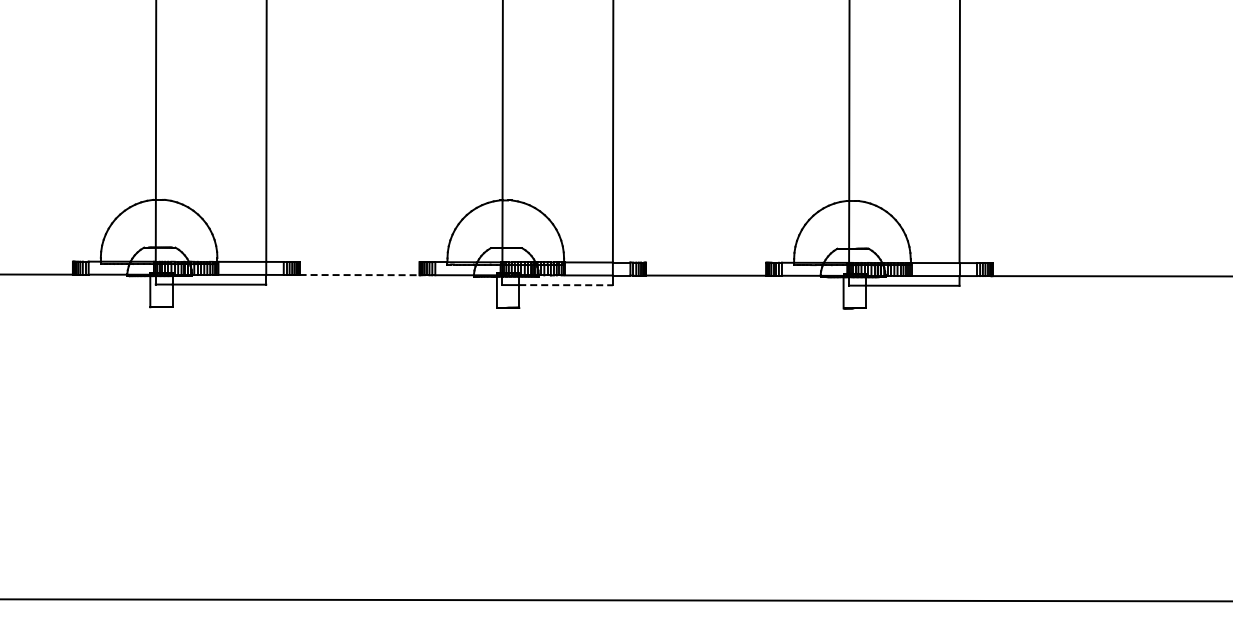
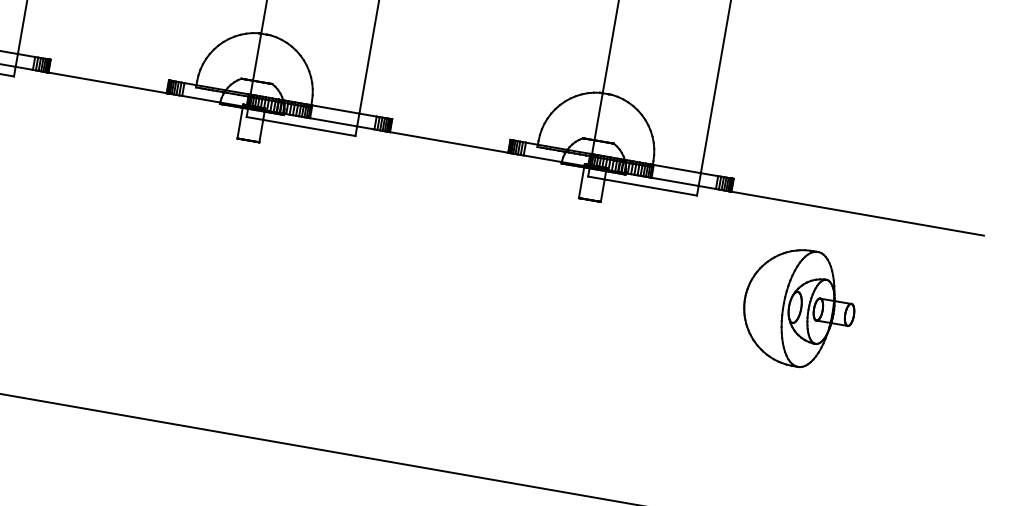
line: (359, 275) -> (107, 83), dashed -> solid
line: (566, 285) -> (309, 128), dashed -> solid
part: (1079, 378) -> (799, 307), added

